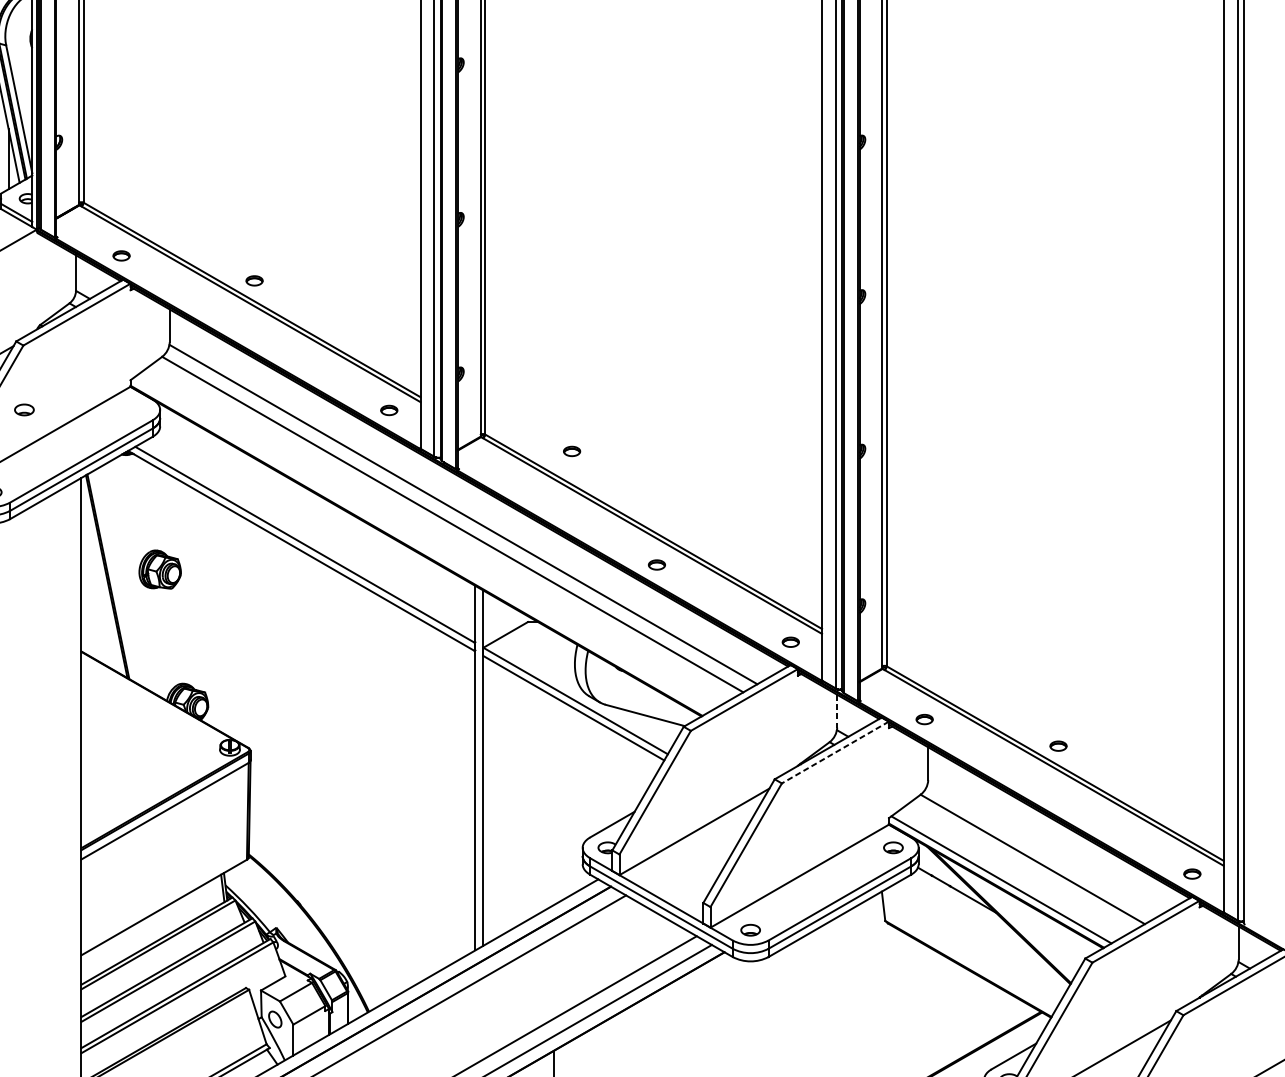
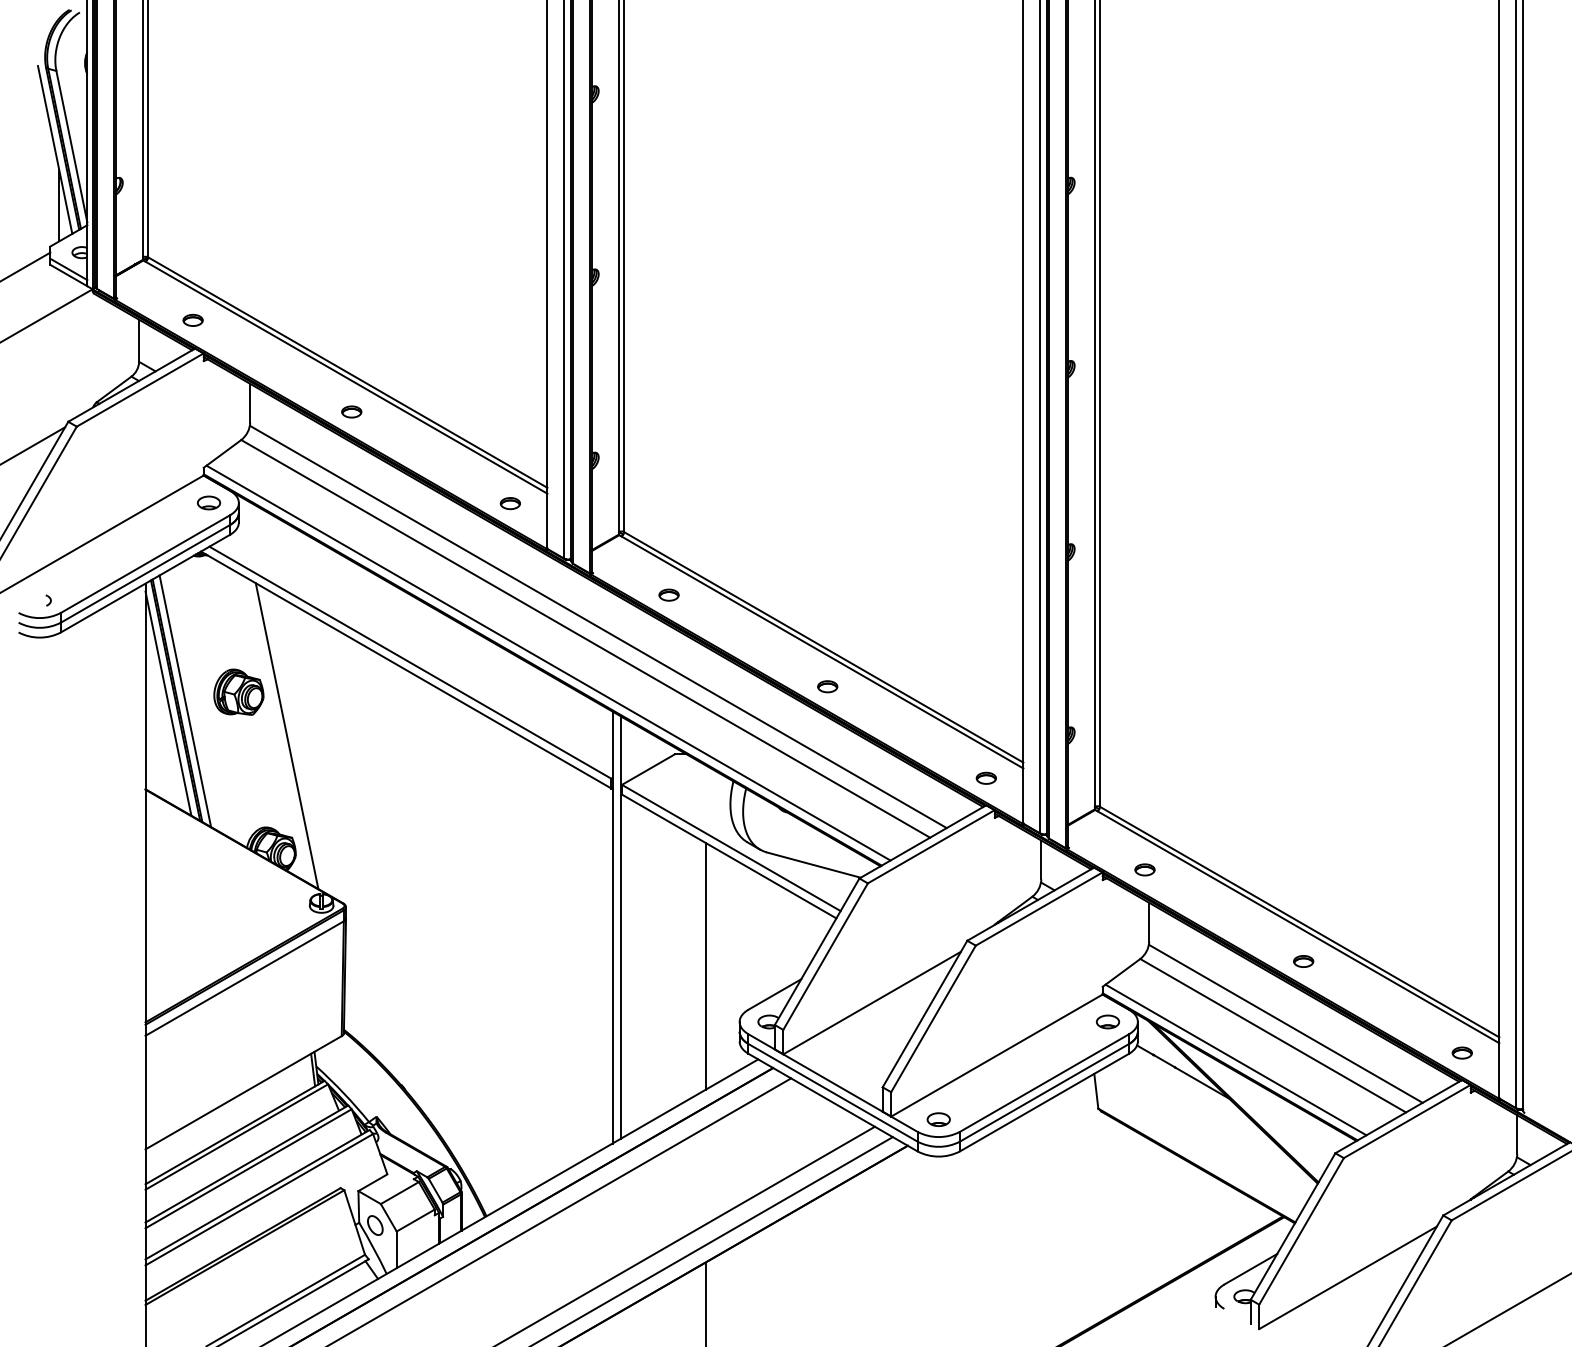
part: (254, 280) -> (351, 411), moved
part: (24, 409) -> (209, 502), moved
part: (571, 450) -> (668, 594), moved
line: (421, 544) -> (548, 662), added
line: (115, 577) -> (185, 701), added
line: (100, 579) -> (168, 703), added
line: (200, 606) -> (286, 736), added
line: (837, 711) -> (1041, 860), dashed -> solid
part: (1058, 746) -> (1303, 961), moved
line: (834, 752) -> (1038, 909), dashed -> solid
line: (553, 800) -> (705, 965), added
line: (1043, 849) -> (1285, 1023), added

